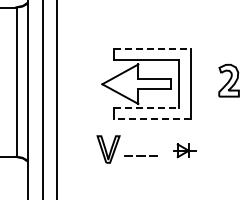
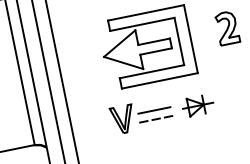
line: (152, 49) -> (146, 12), dashed -> solid
line: (146, 108) -> (152, 71), dashed -> solid
line: (152, 118) -> (159, 80), dashed -> solid
line: (140, 146) -> (153, 110), added
part: (184, 150) -> (197, 105), size x1.43

